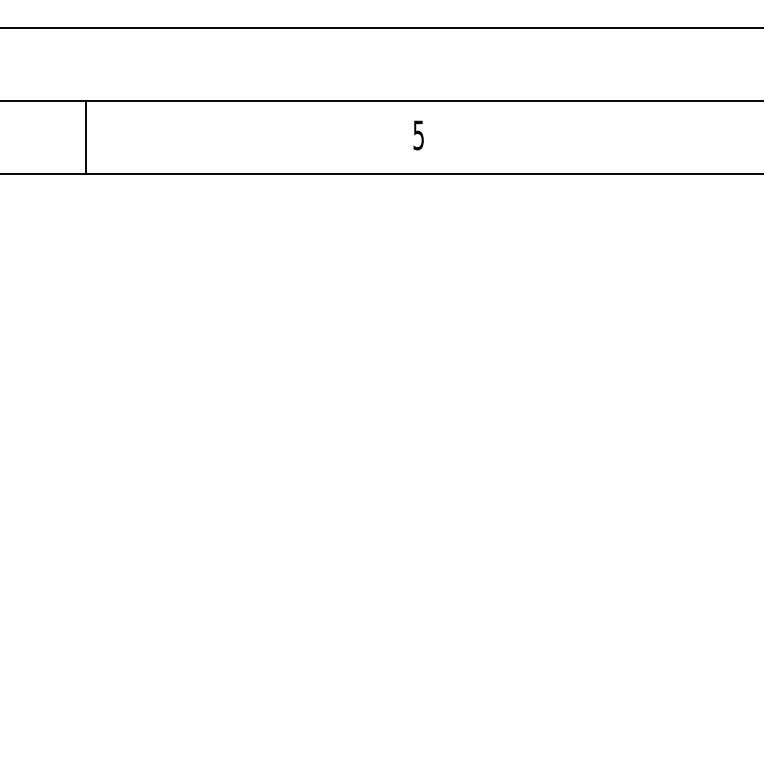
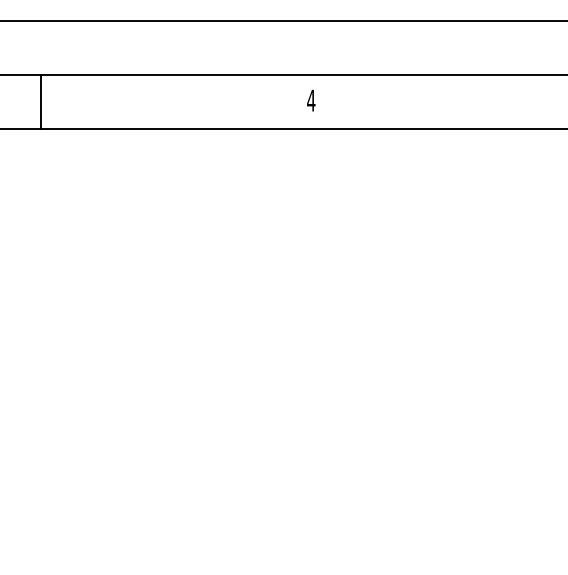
text: (418, 135) -> (311, 100), 5 -> 4
line: (85, 137) -> (40, 102), moved

